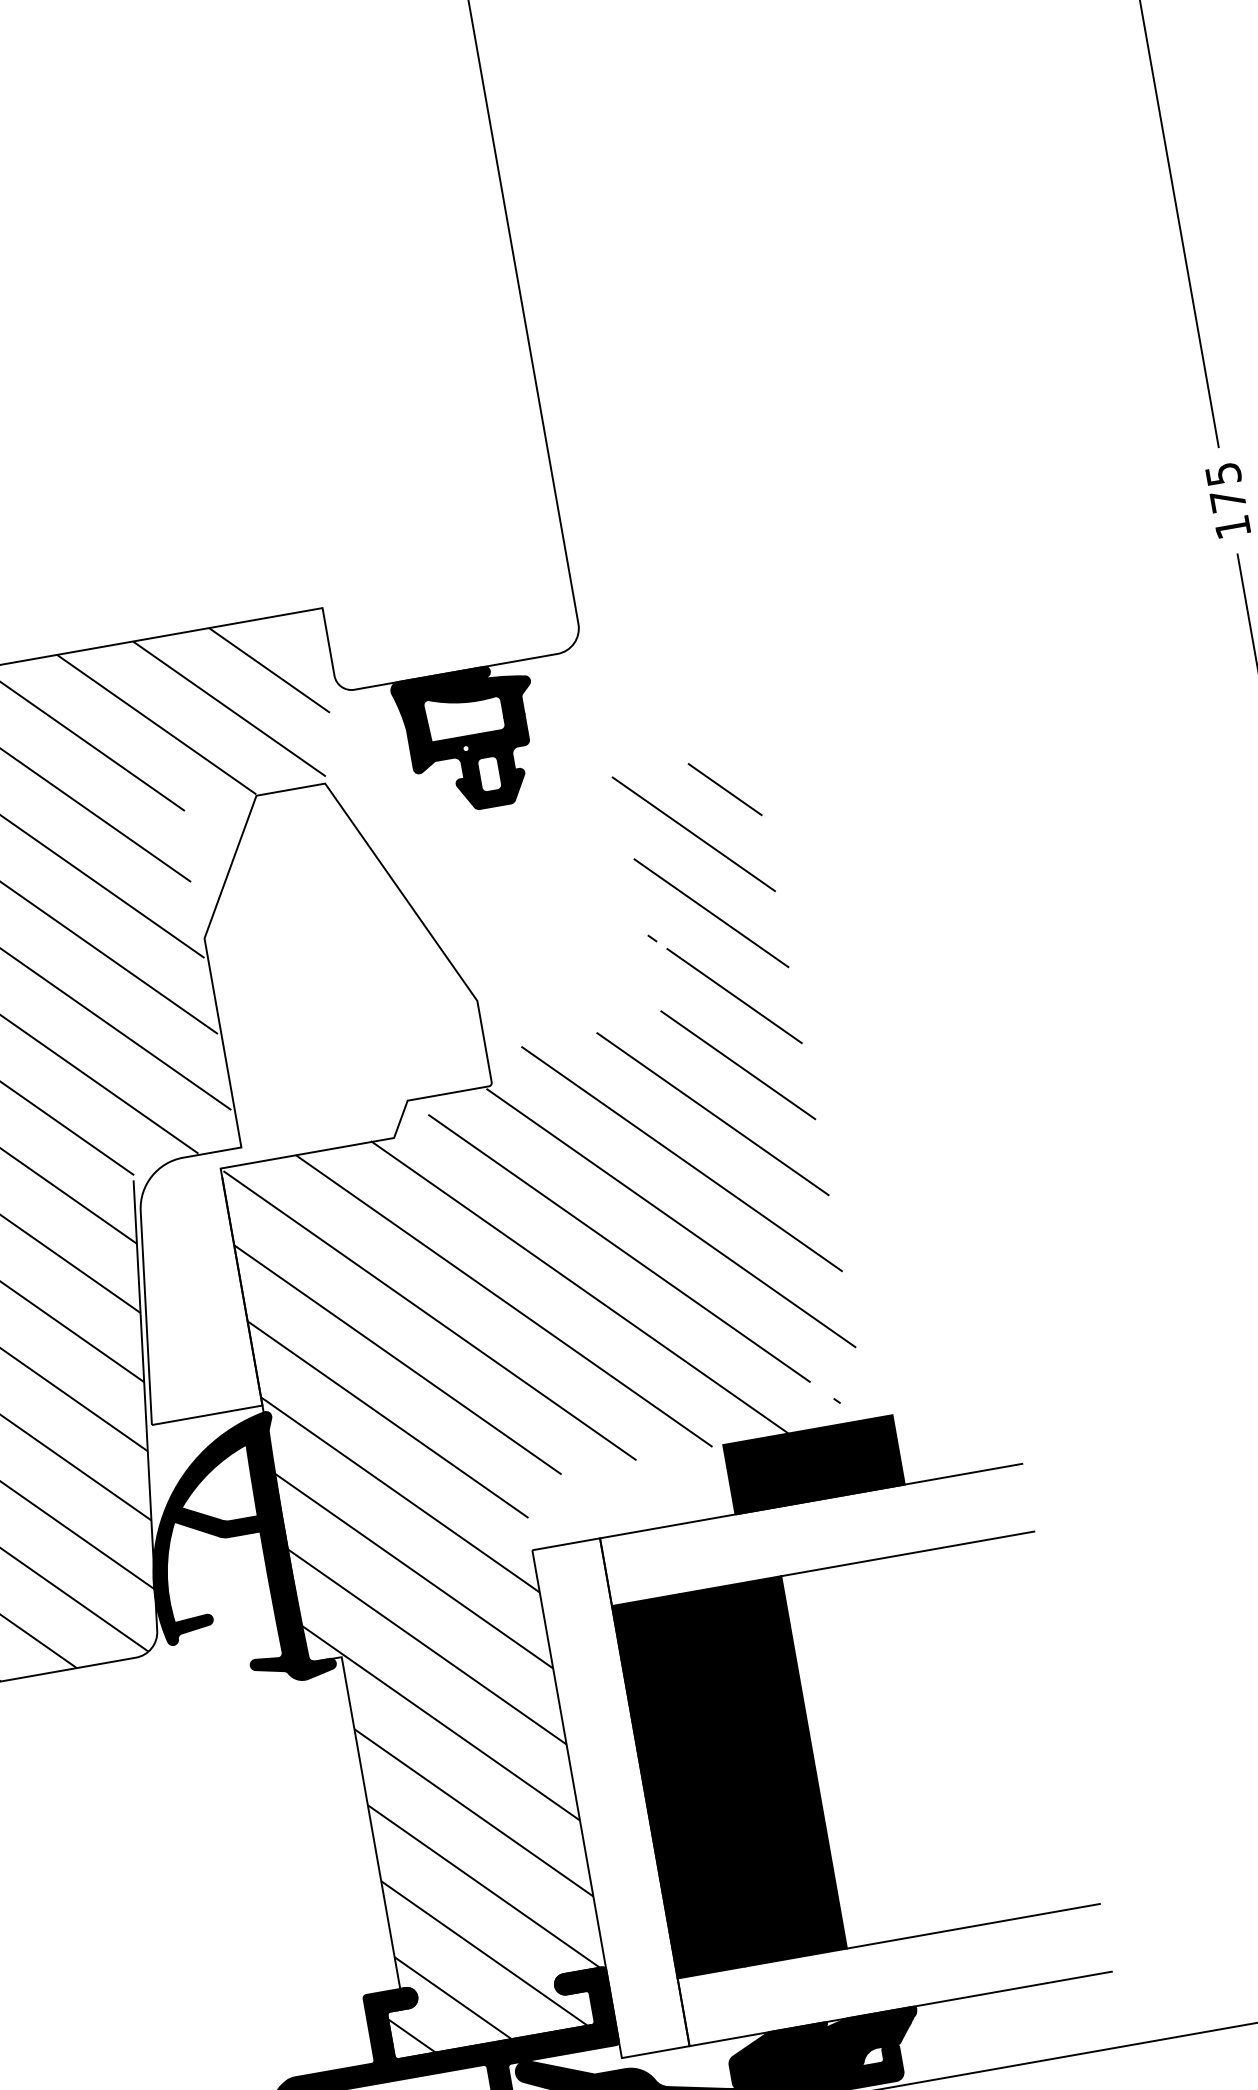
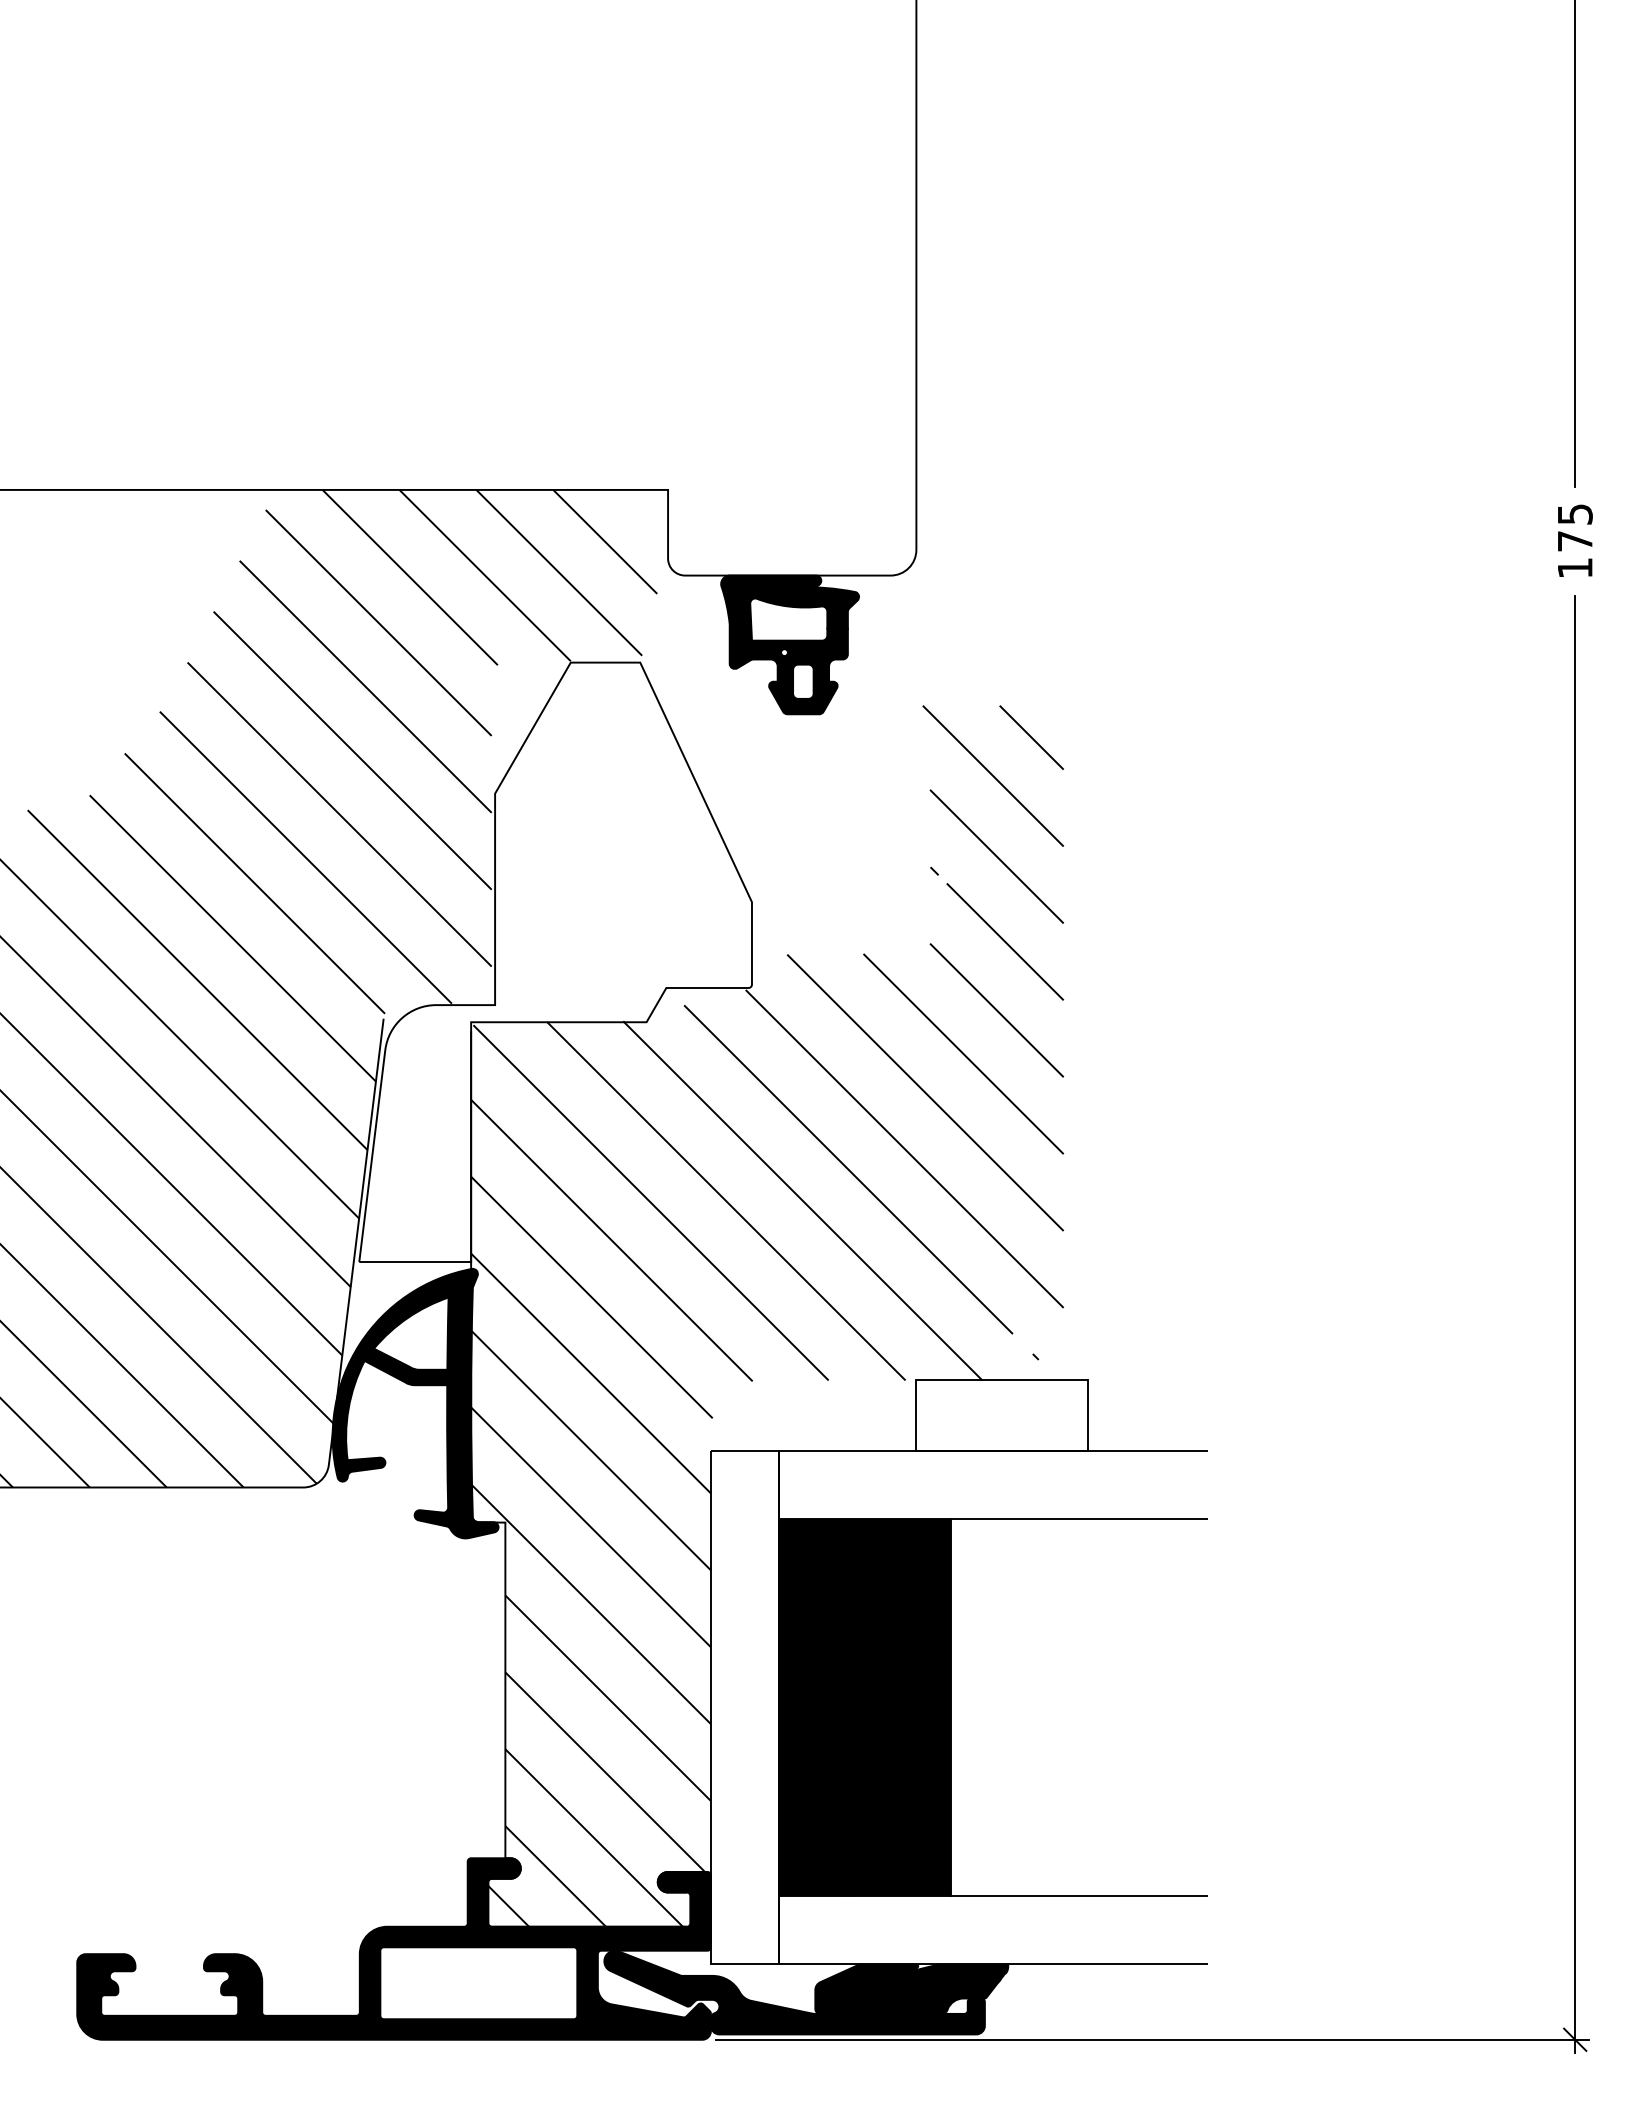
fill: (813, 1464) -> (1001, 1415), removed

